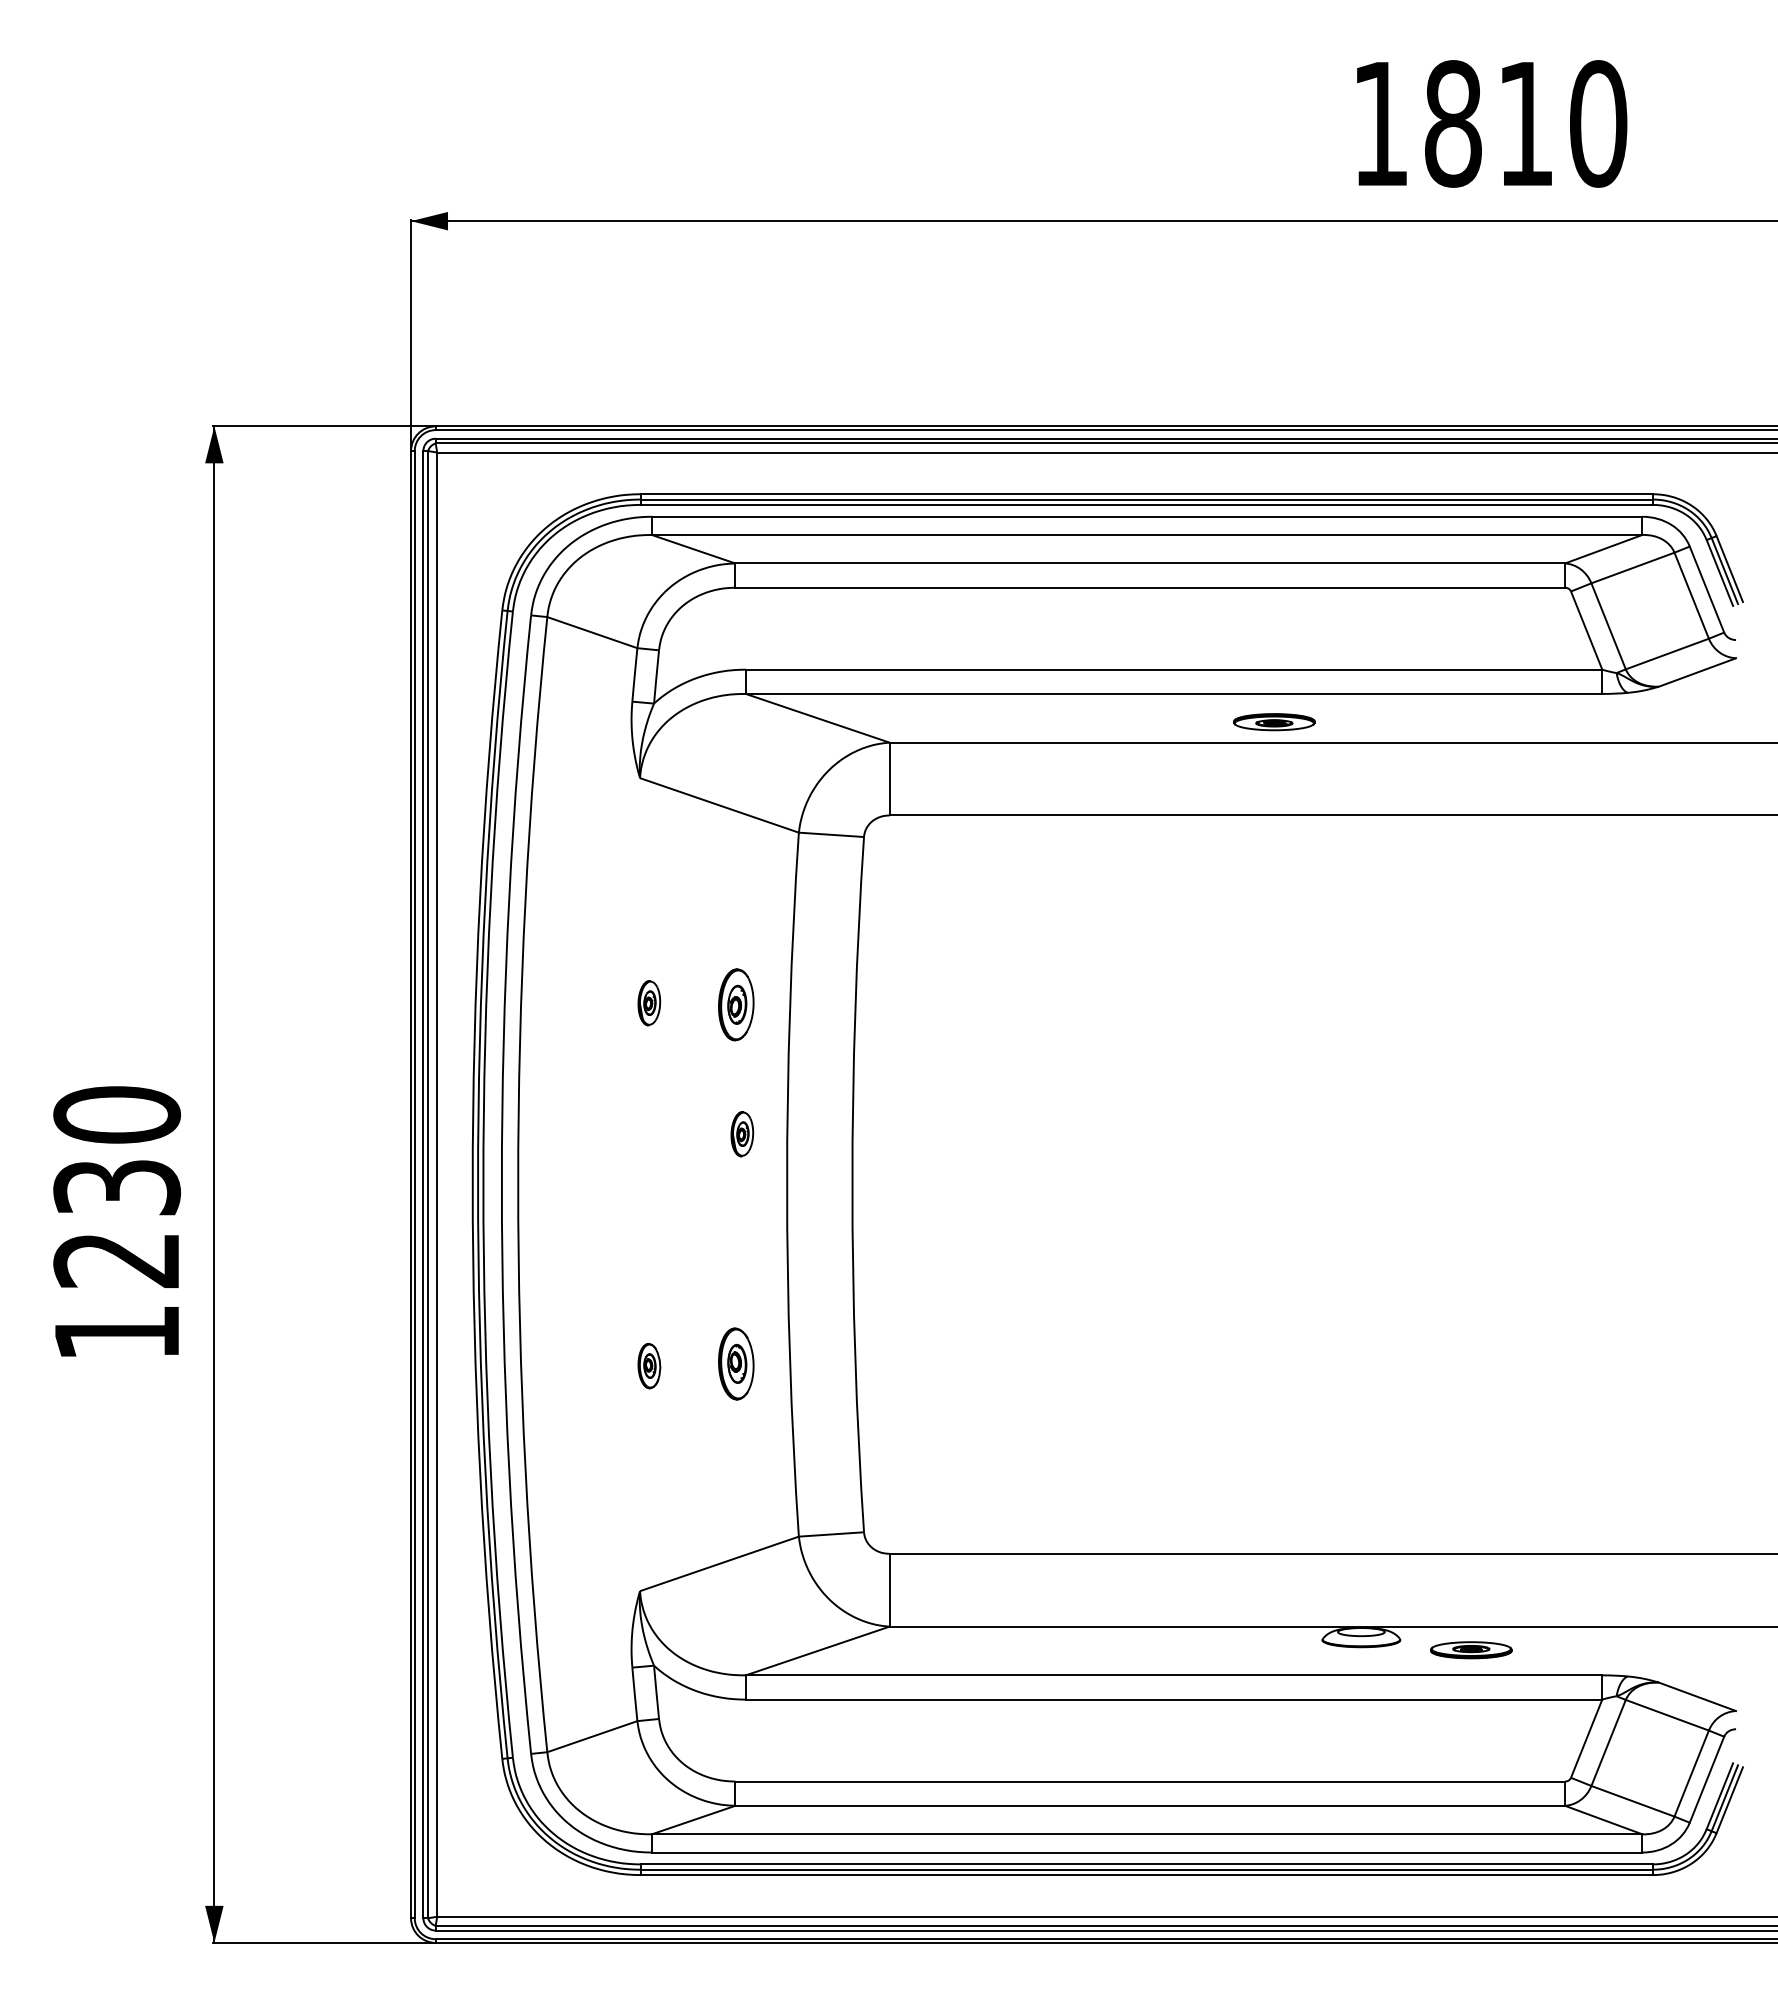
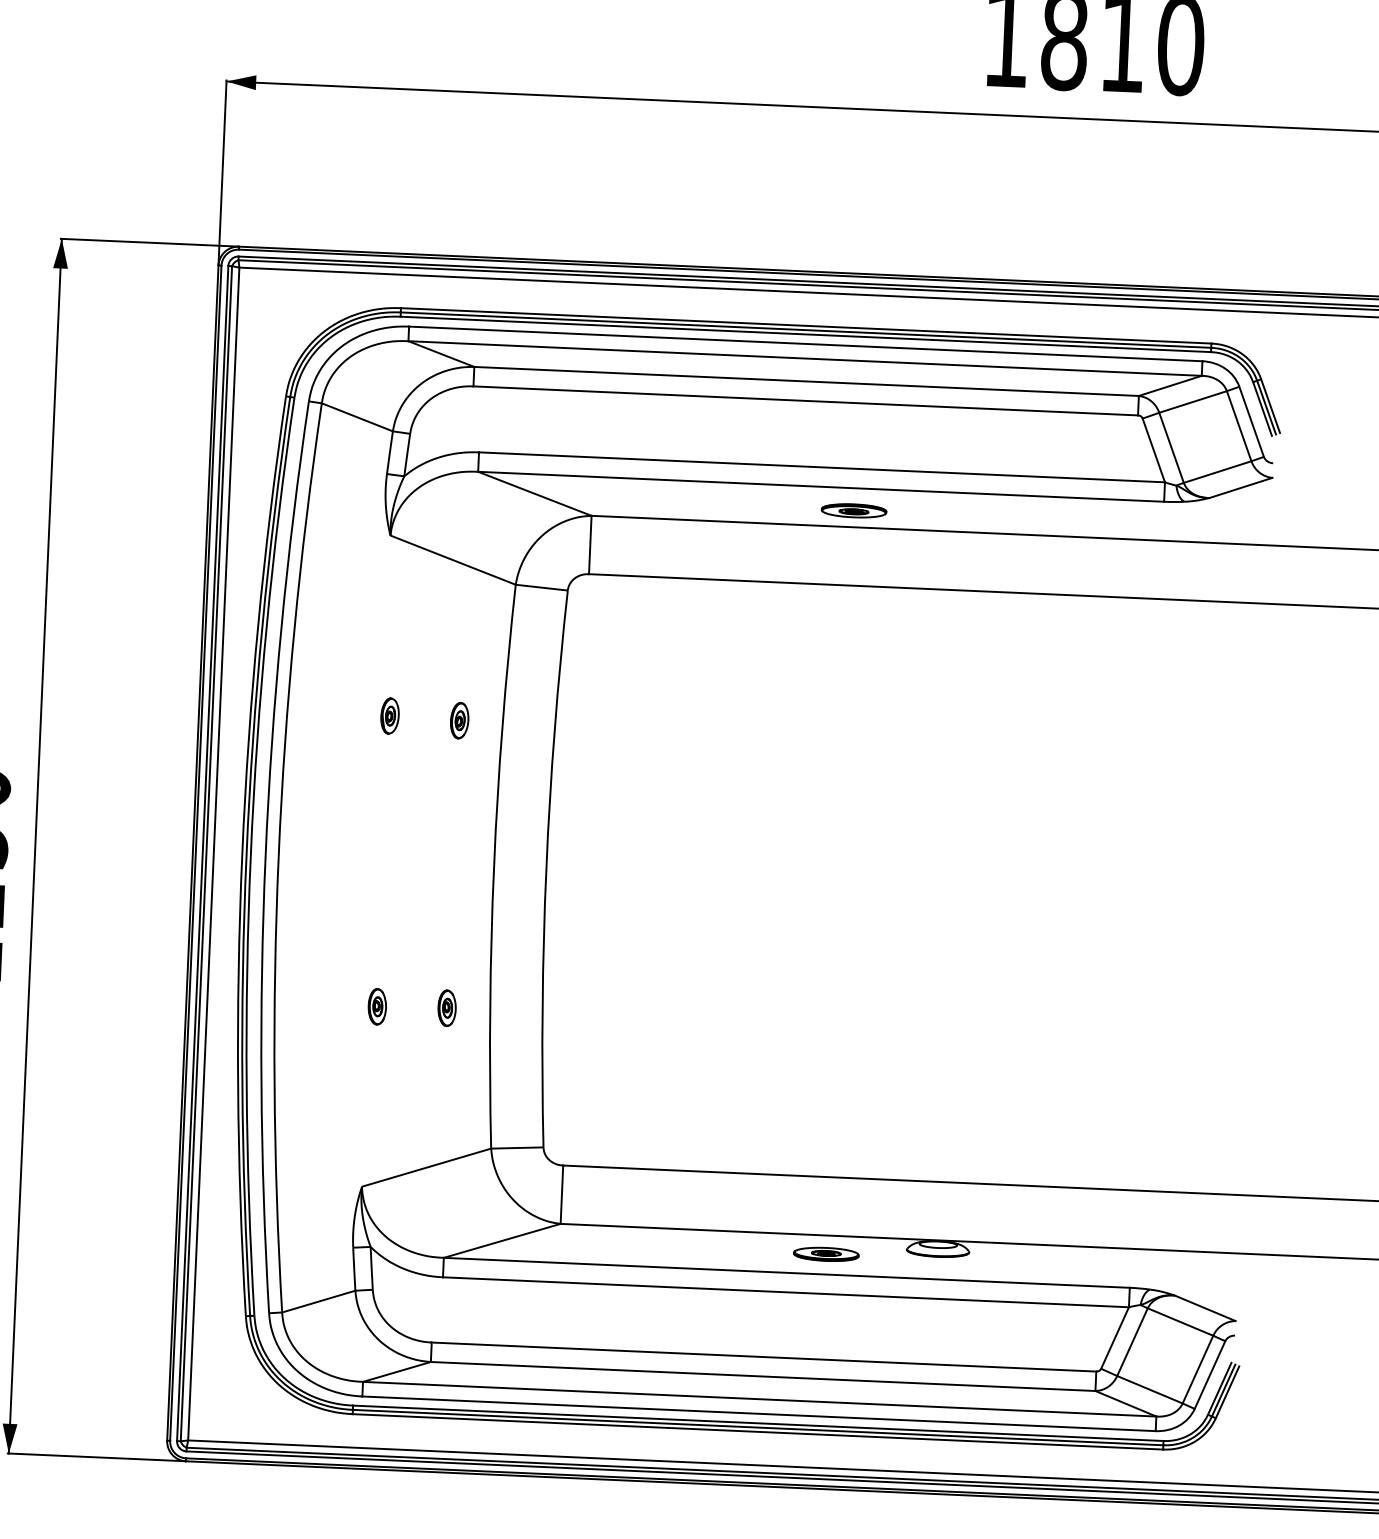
part: (1274, 722) -> (854, 511), moved
part: (736, 1005) -> (459, 721), size x0.62
part: (742, 1134) -> (460, 824), removed
part: (736, 1364) -> (447, 1008), size x0.62
part: (1471, 1650) -> (826, 1254), moved

